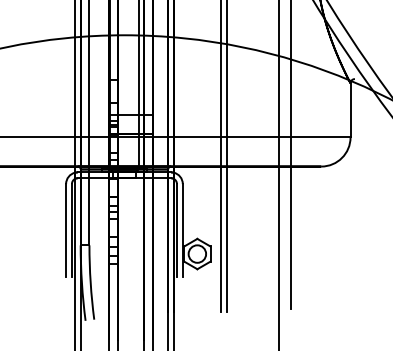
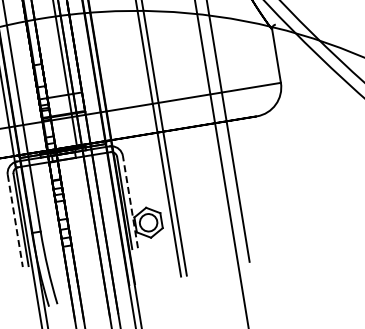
line: (66, 230) -> (15, 220), solid -> dashed
line: (182, 230) -> (130, 201), solid -> dashed

